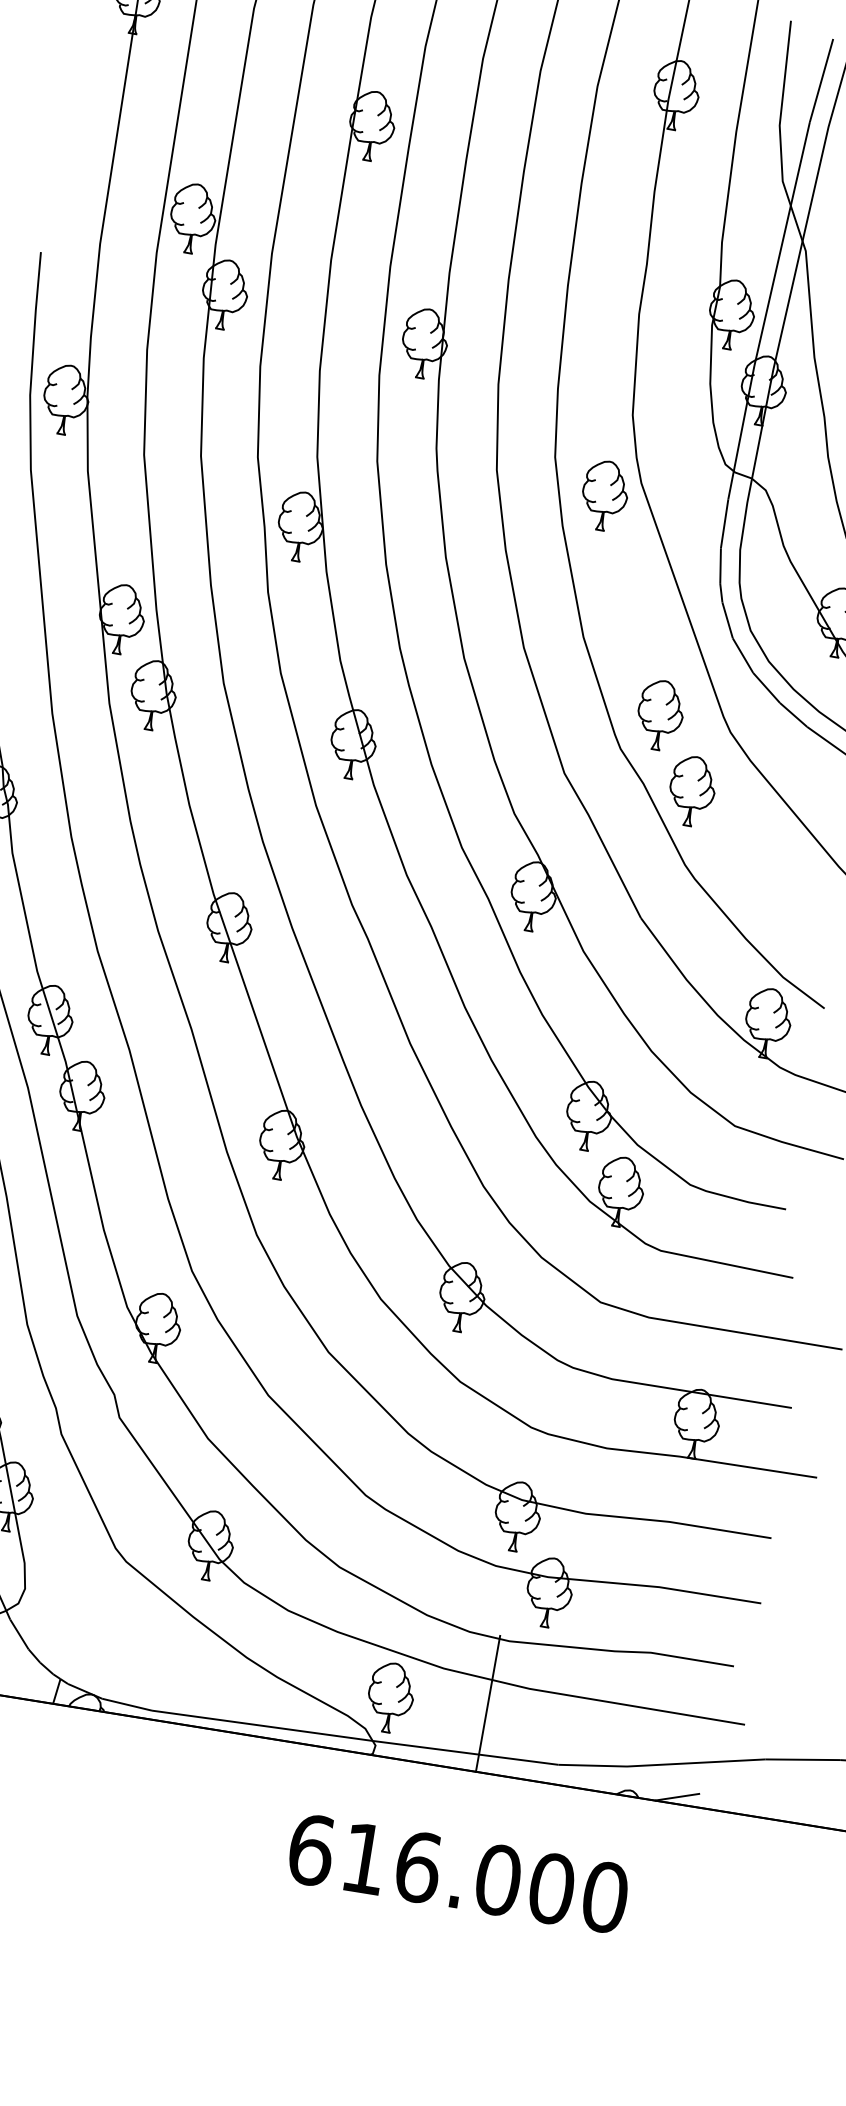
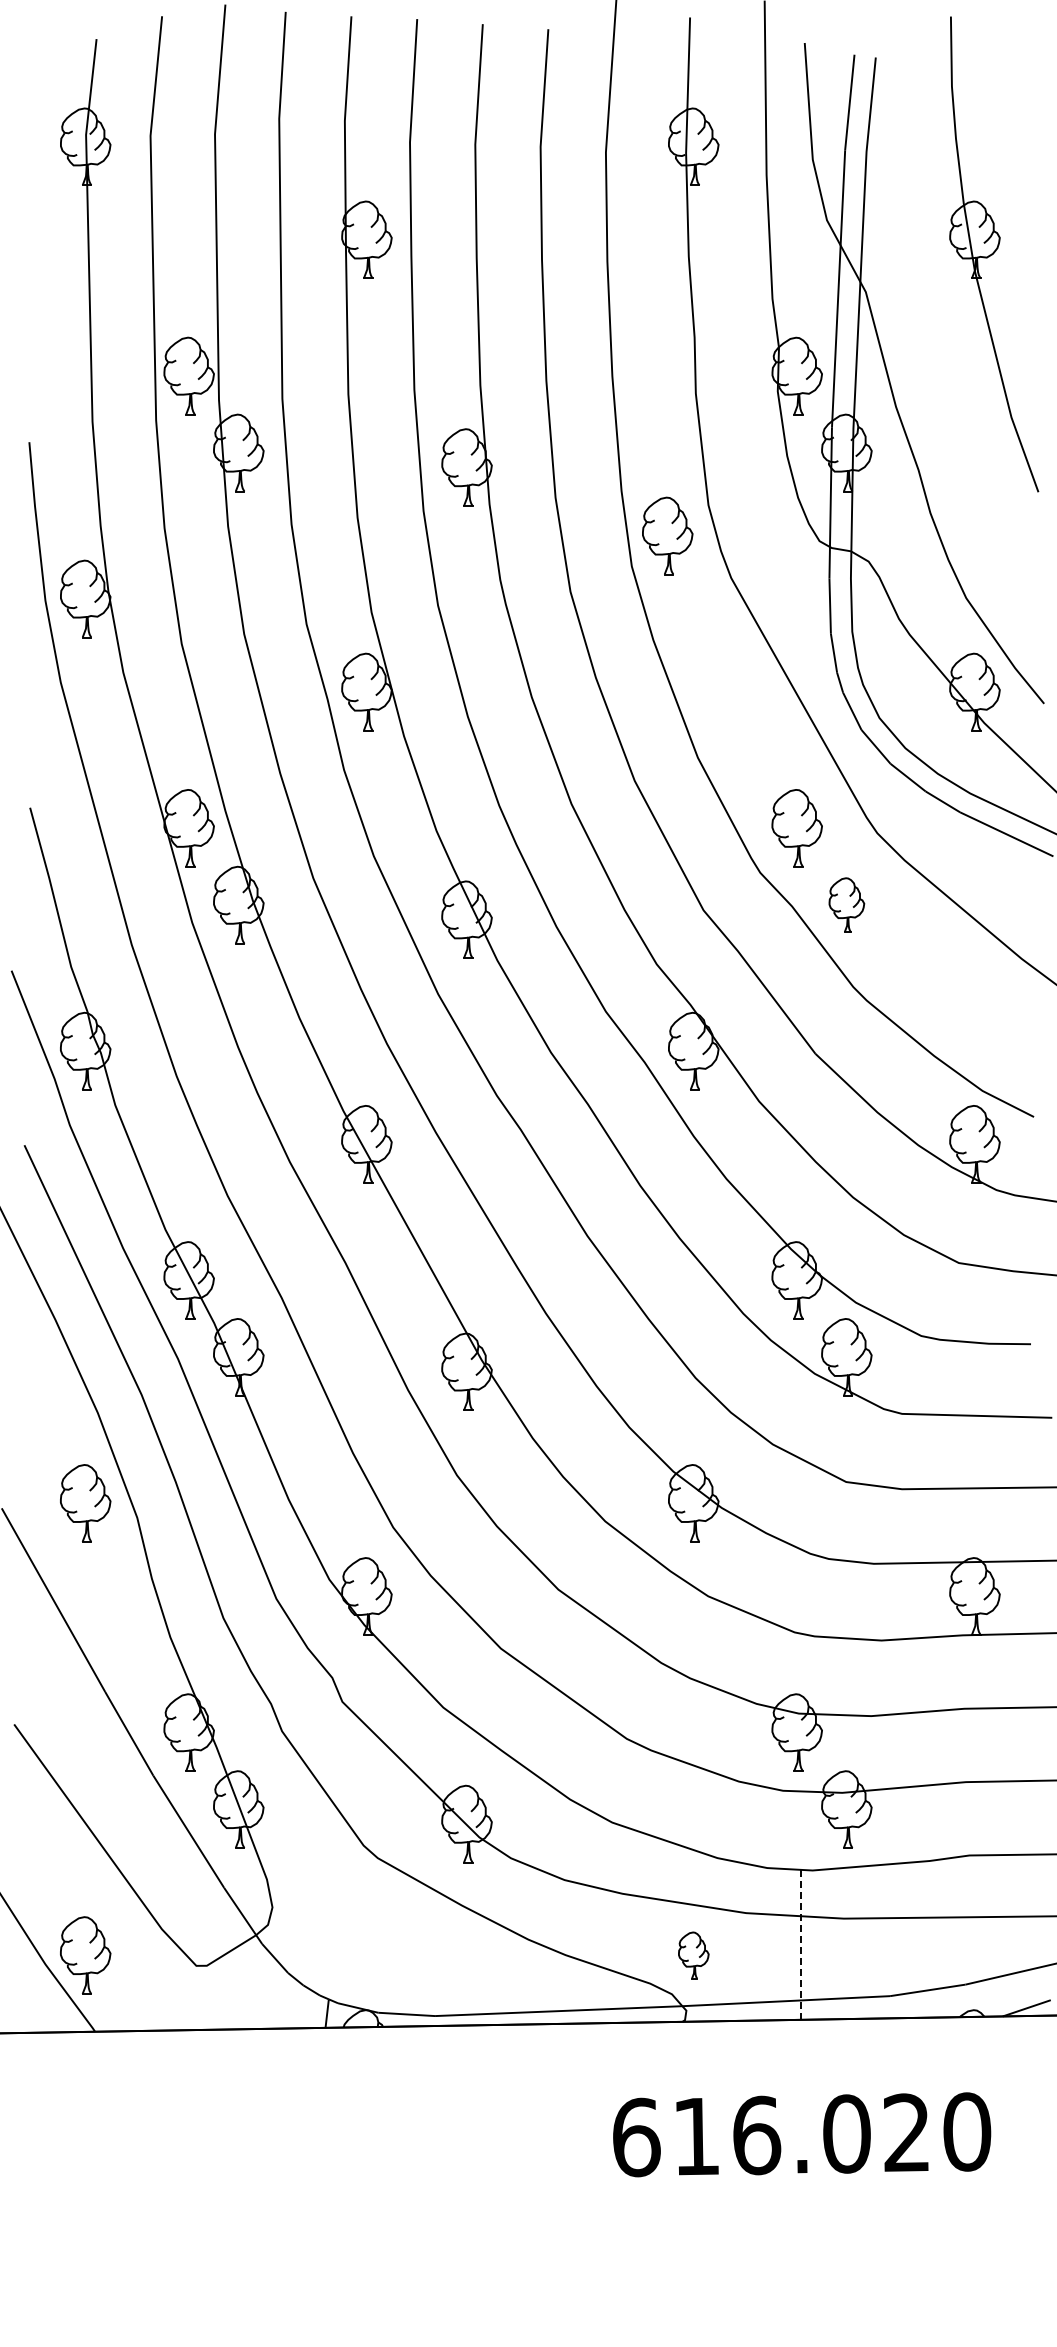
part: (604, 495) -> (667, 535), moved
part: (692, 790) -> (846, 904), size x0.7
part: (390, 1697) -> (693, 1955), size x0.6
line: (488, 1704) -> (801, 1943), solid -> dashed
text: (551, 1888) -> (906, 2132), 616.000 -> 616.020

